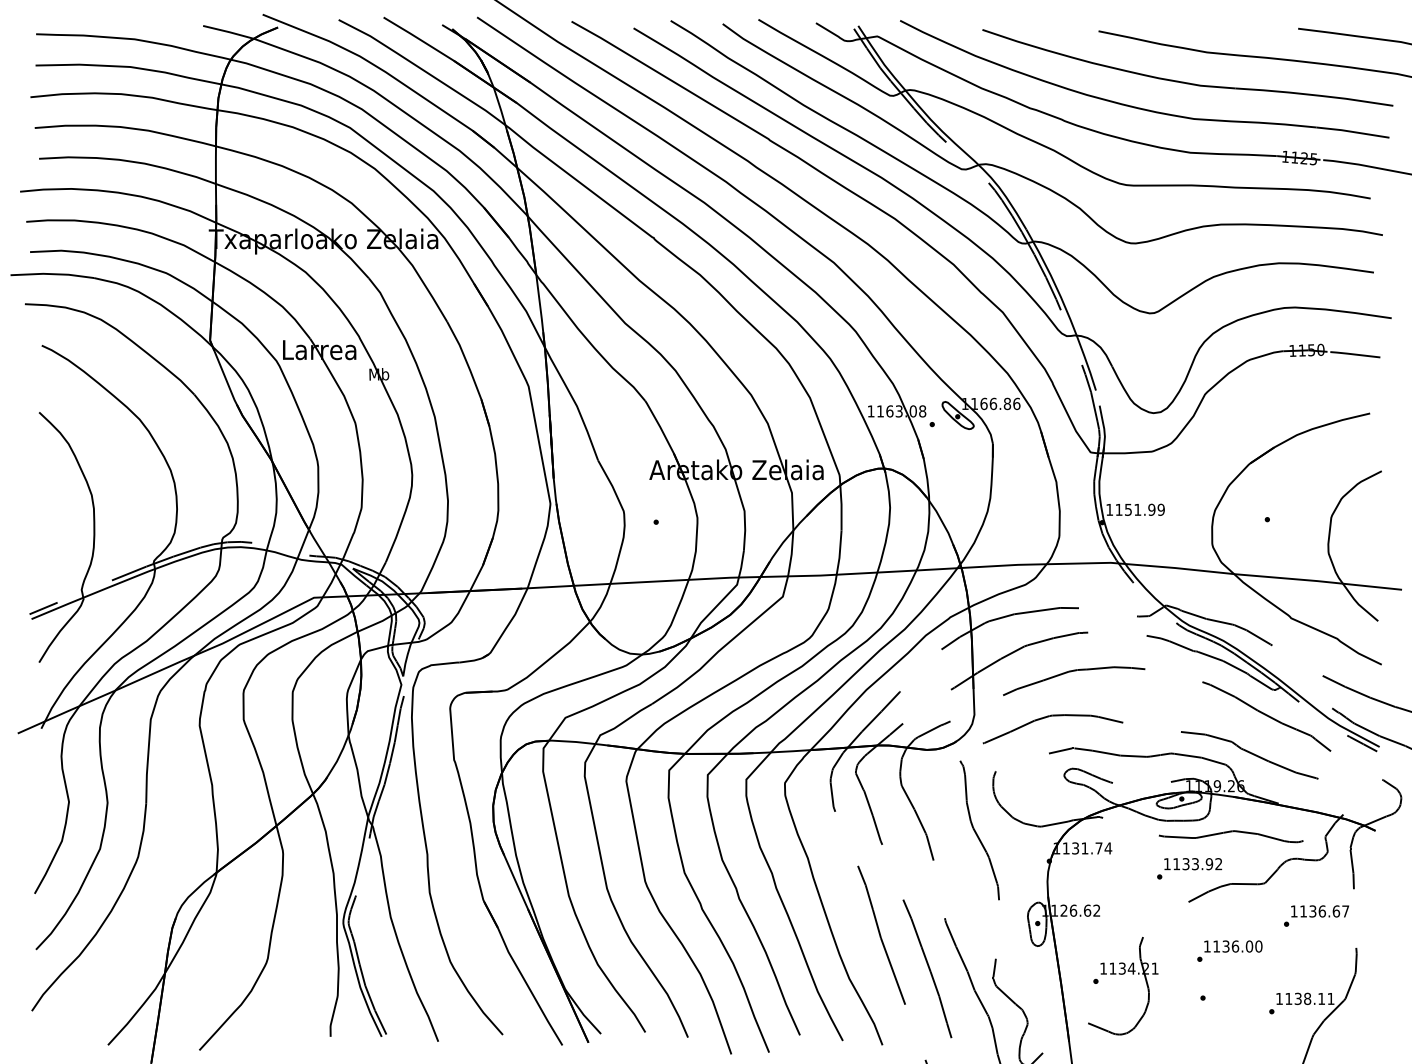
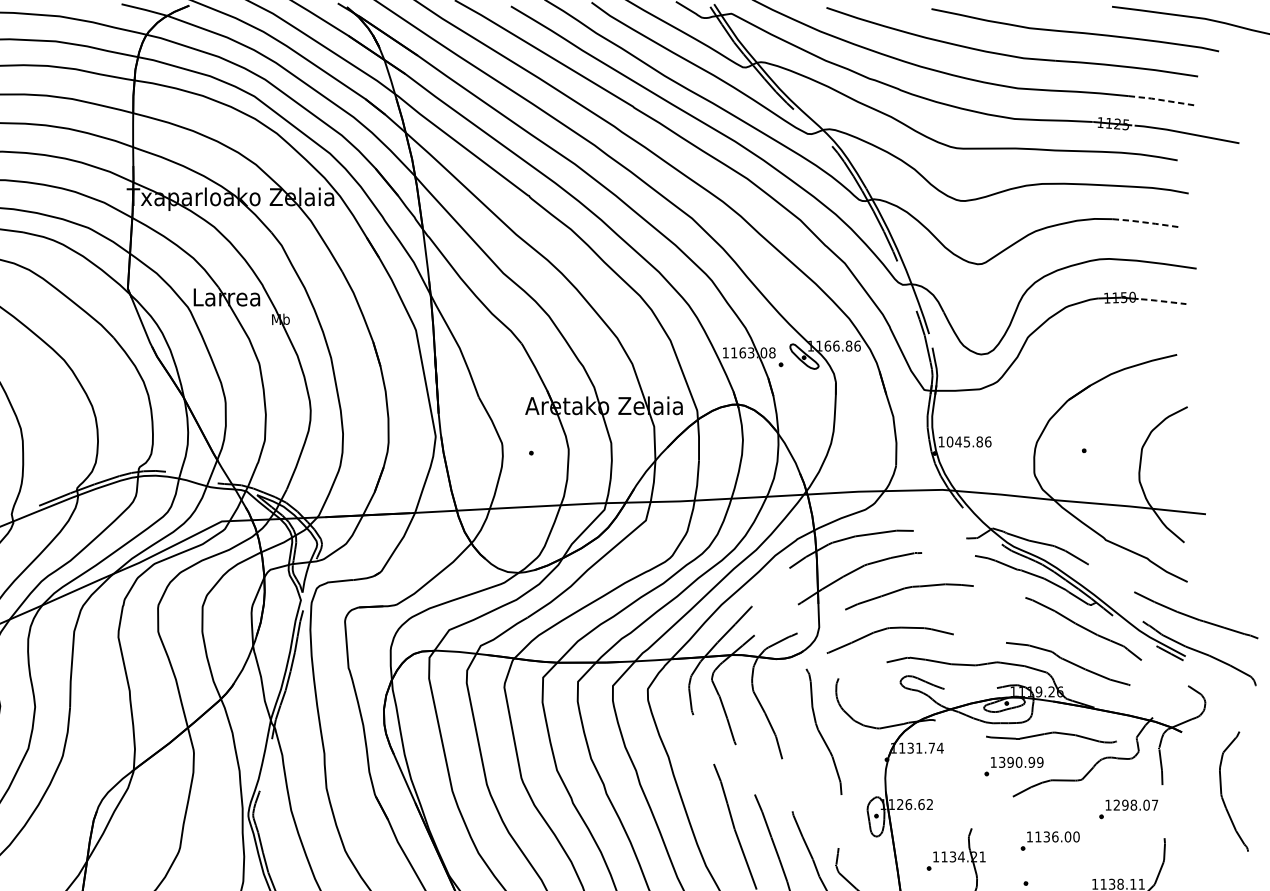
line: (1352, 131) -> (1161, 99), solid -> dashed
line: (1336, 267) -> (1146, 222), solid -> dashed
line: (1353, 354) -> (1162, 301), solid -> dashed
text: (1139, 509) -> (968, 441), 1151.99 -> 1045.86
text: (1197, 864) -> (1020, 762), 1133.92 -> 1390.99
text: (1320, 911) -> (1132, 805), 1136.67 -> 1298.07

